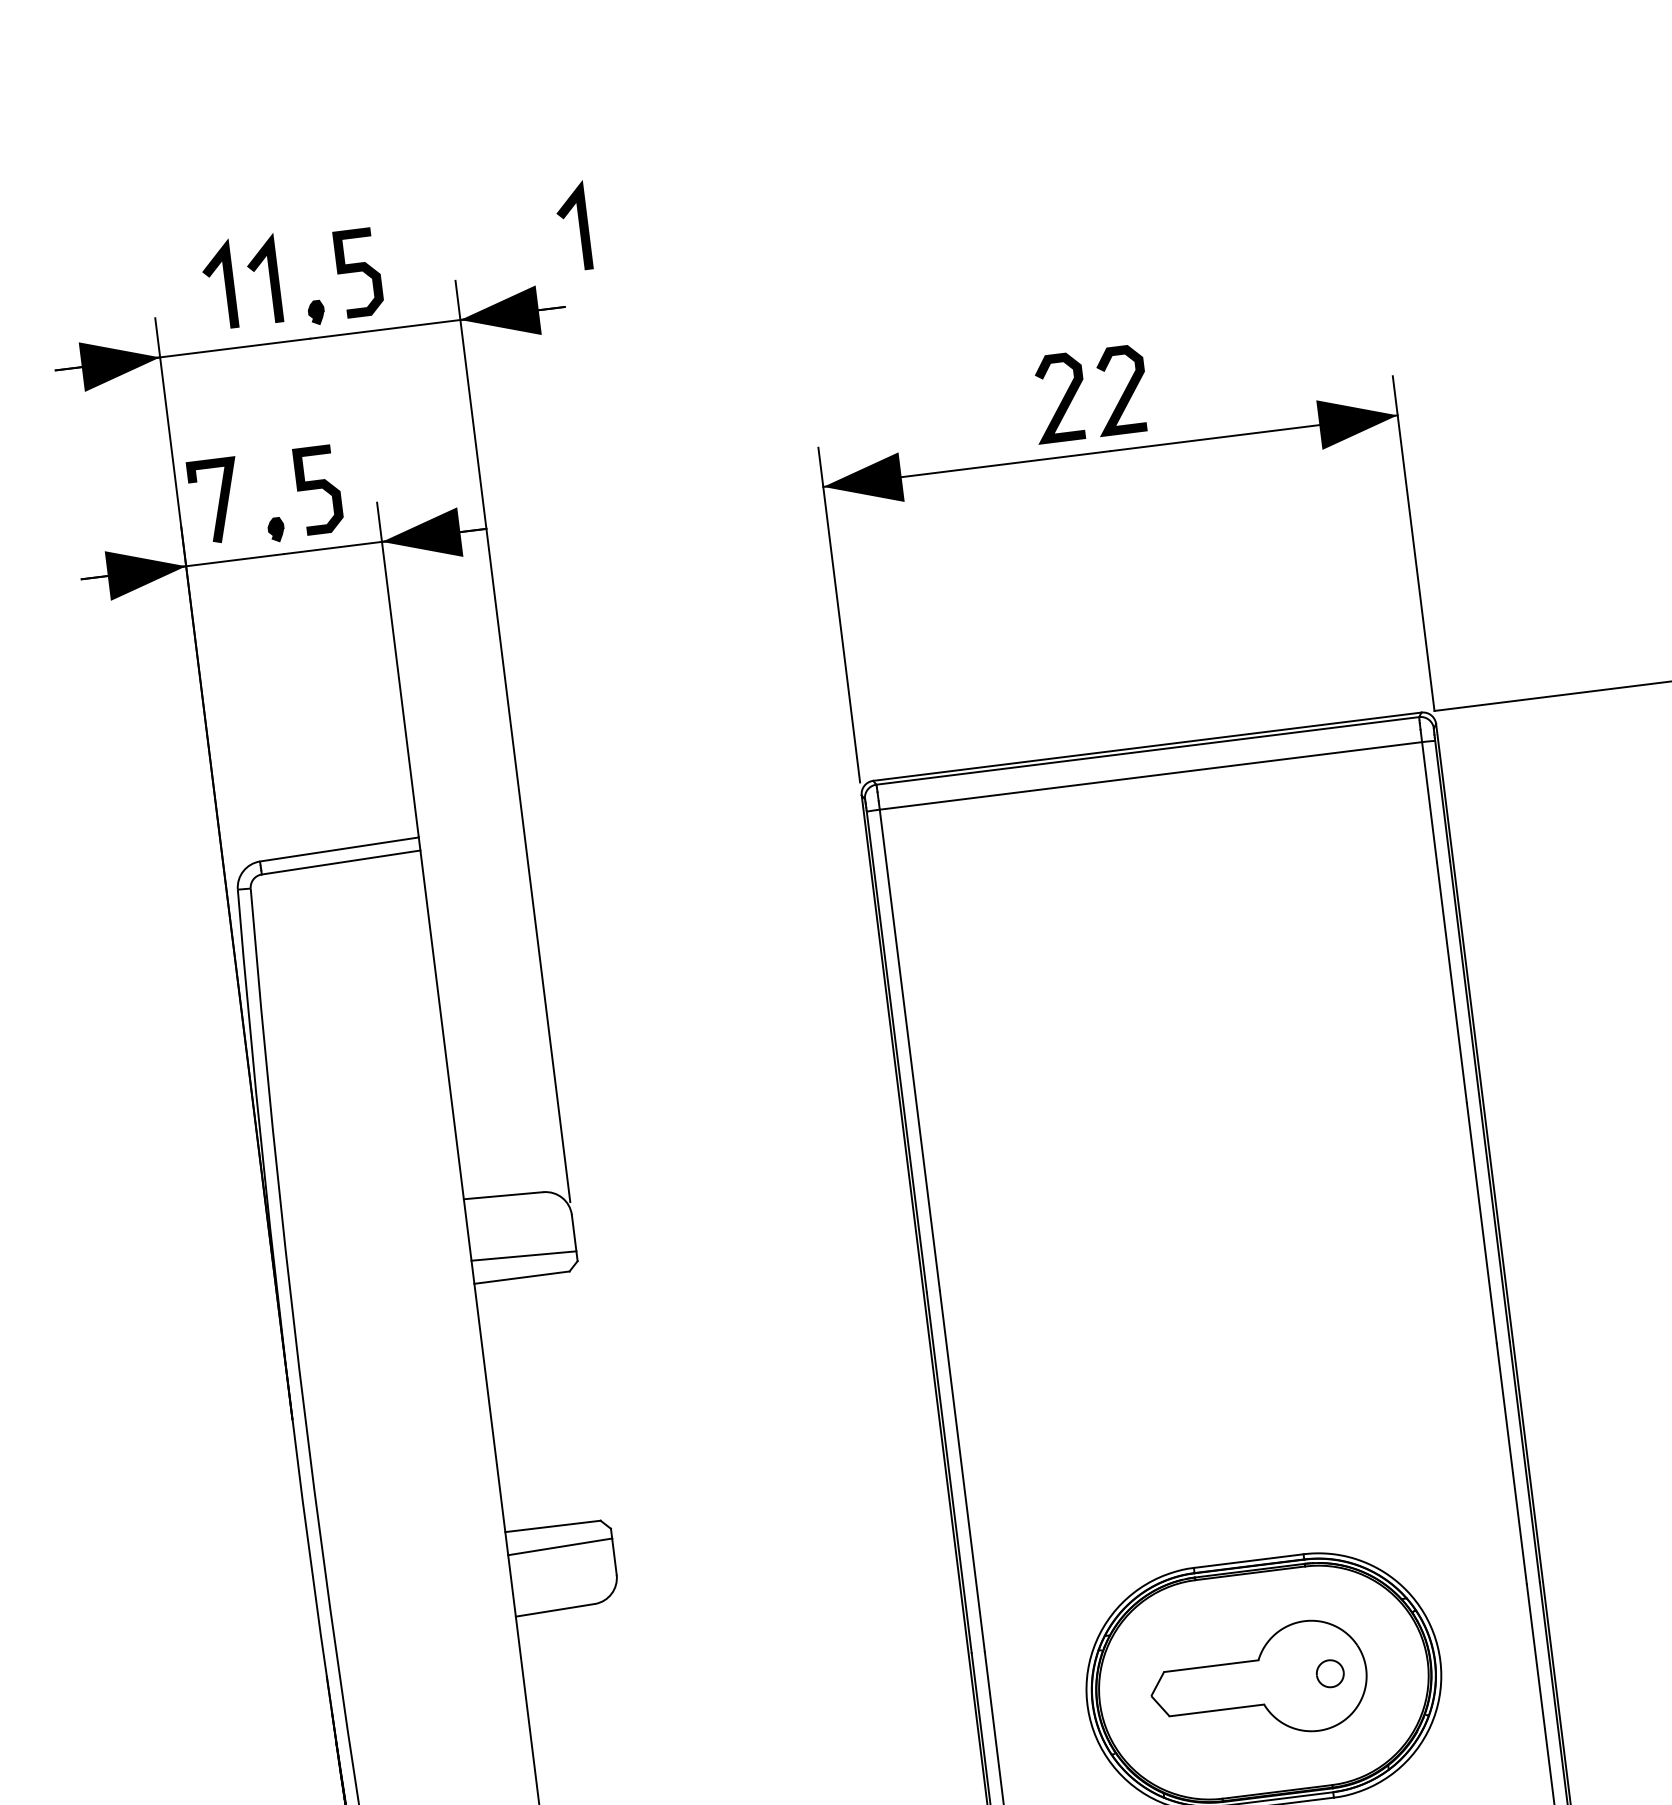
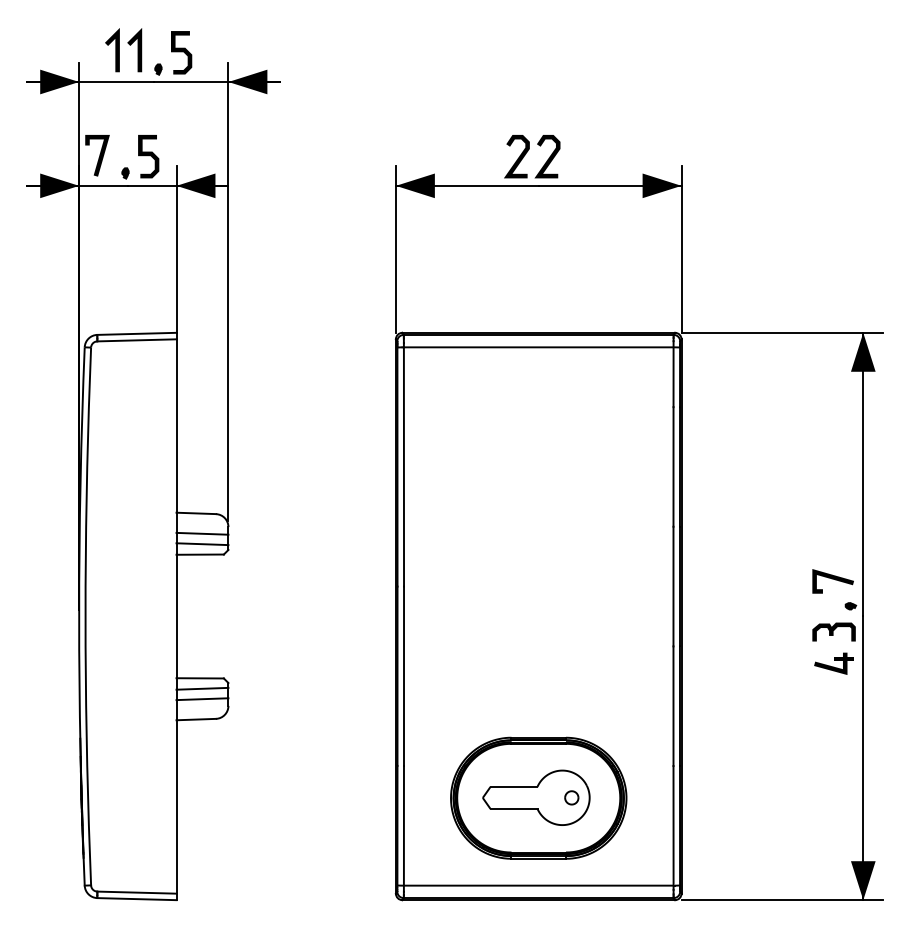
line: (579, 226) -> (292, 43), removed
line: (521, 1234) -> (202, 533), added
line: (562, 1568) -> (202, 699), added

